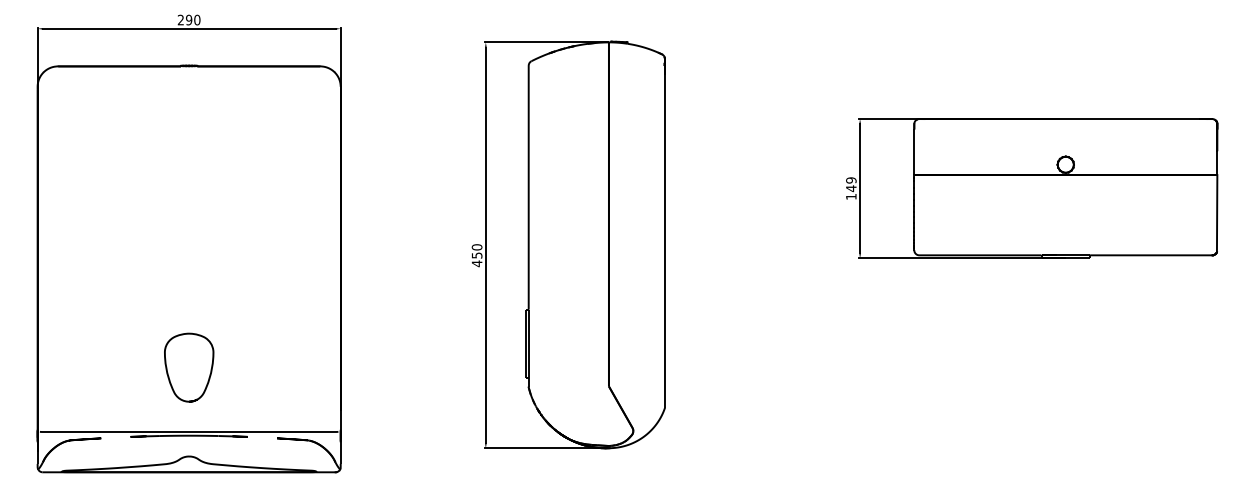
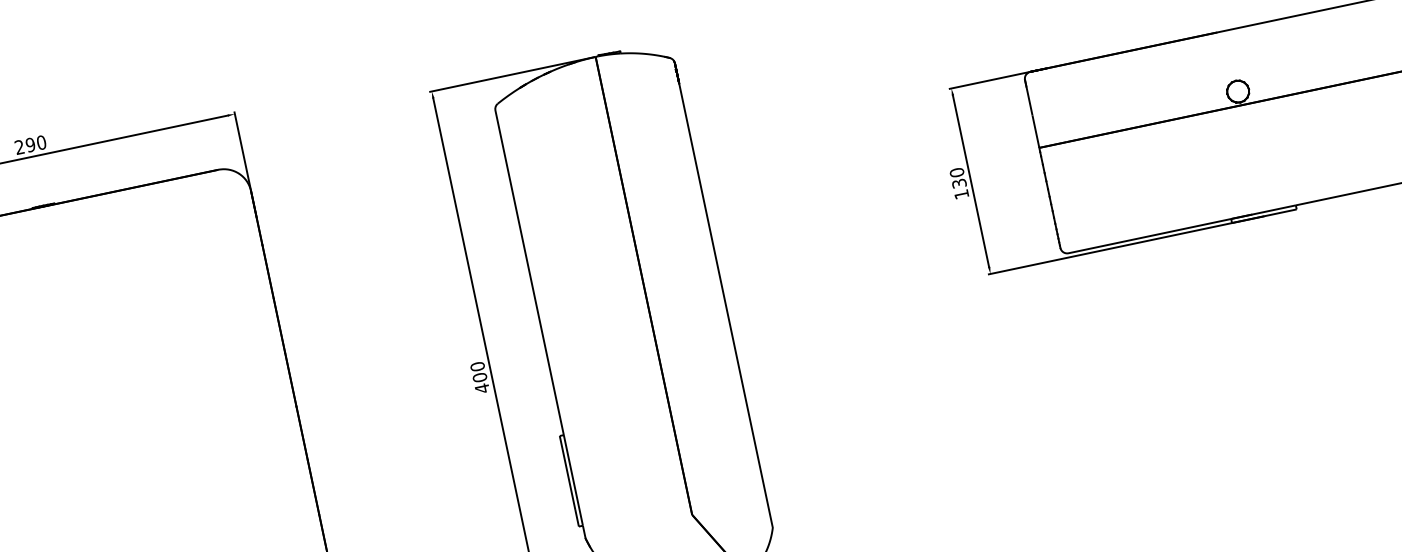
text: (851, 184) -> (958, 178), 149 -> 130
text: (476, 255) -> (479, 377), 450 -> 400

